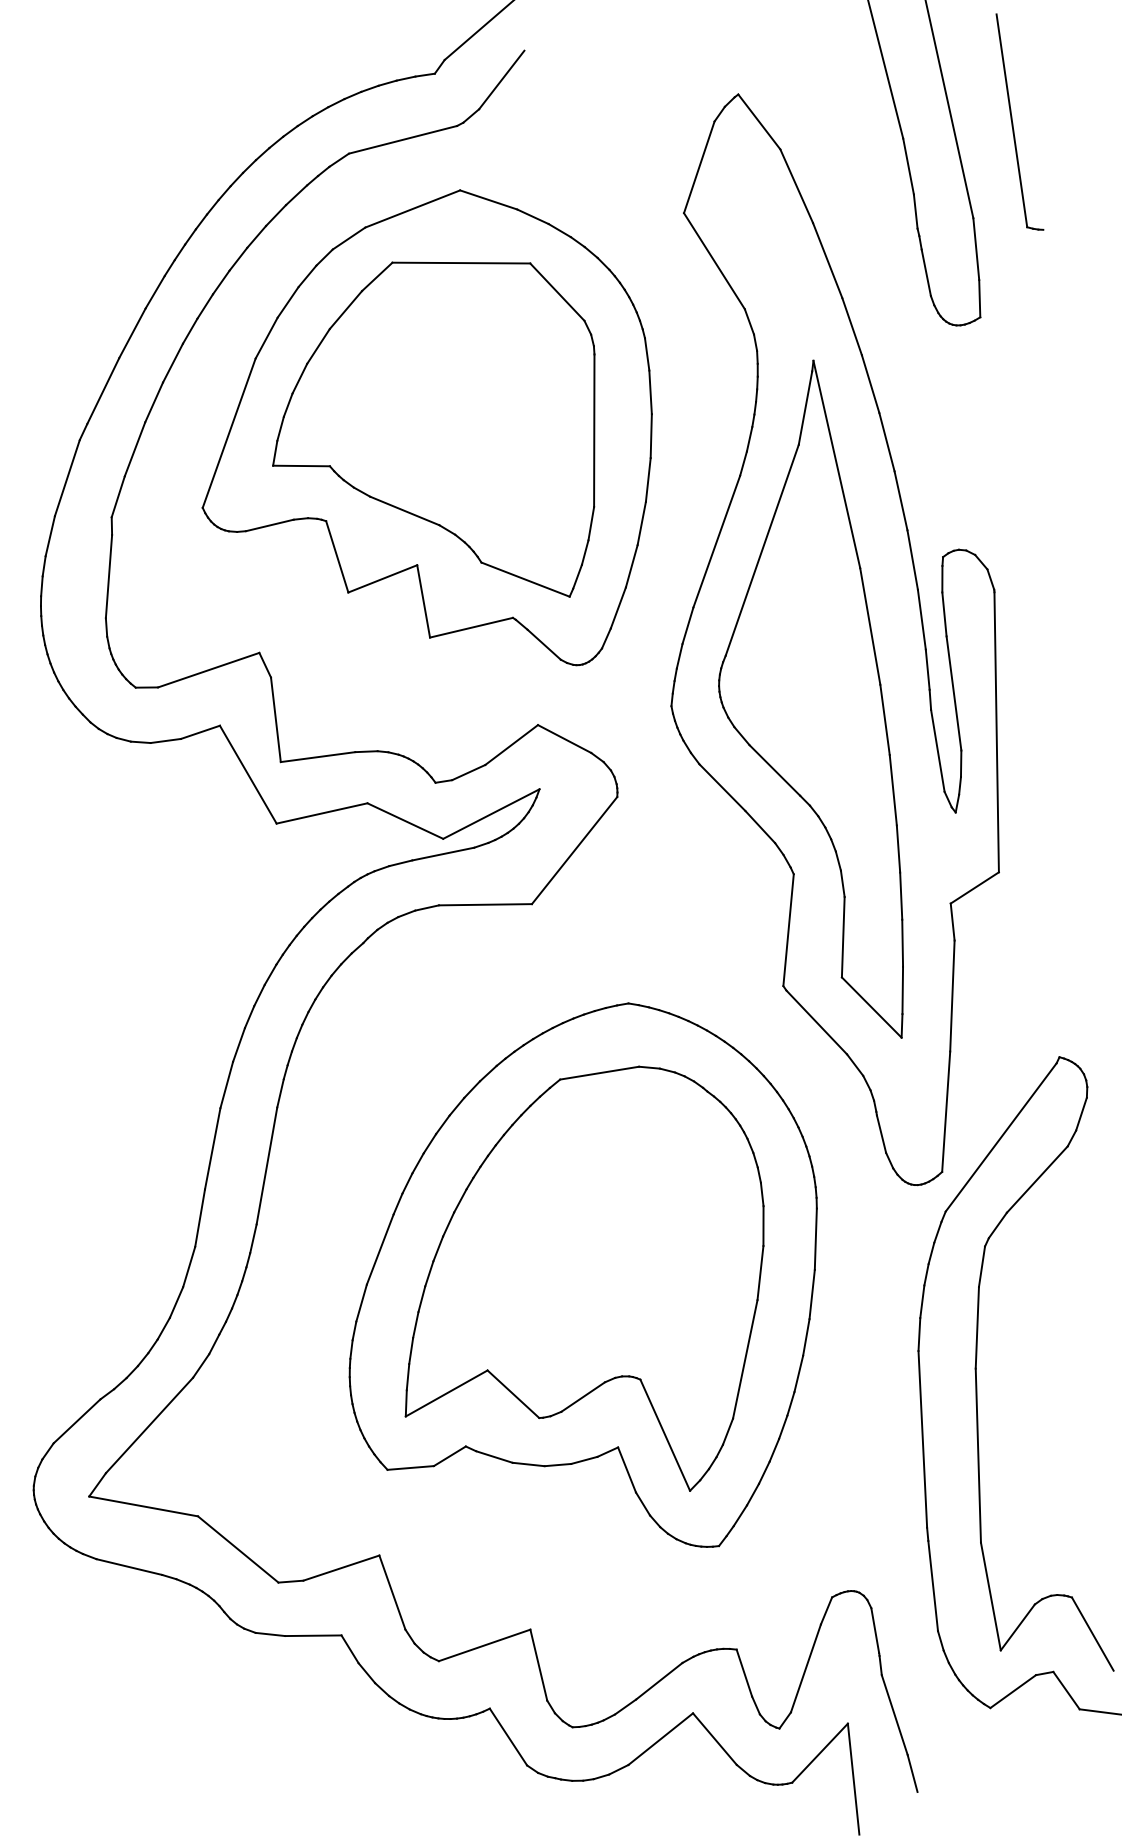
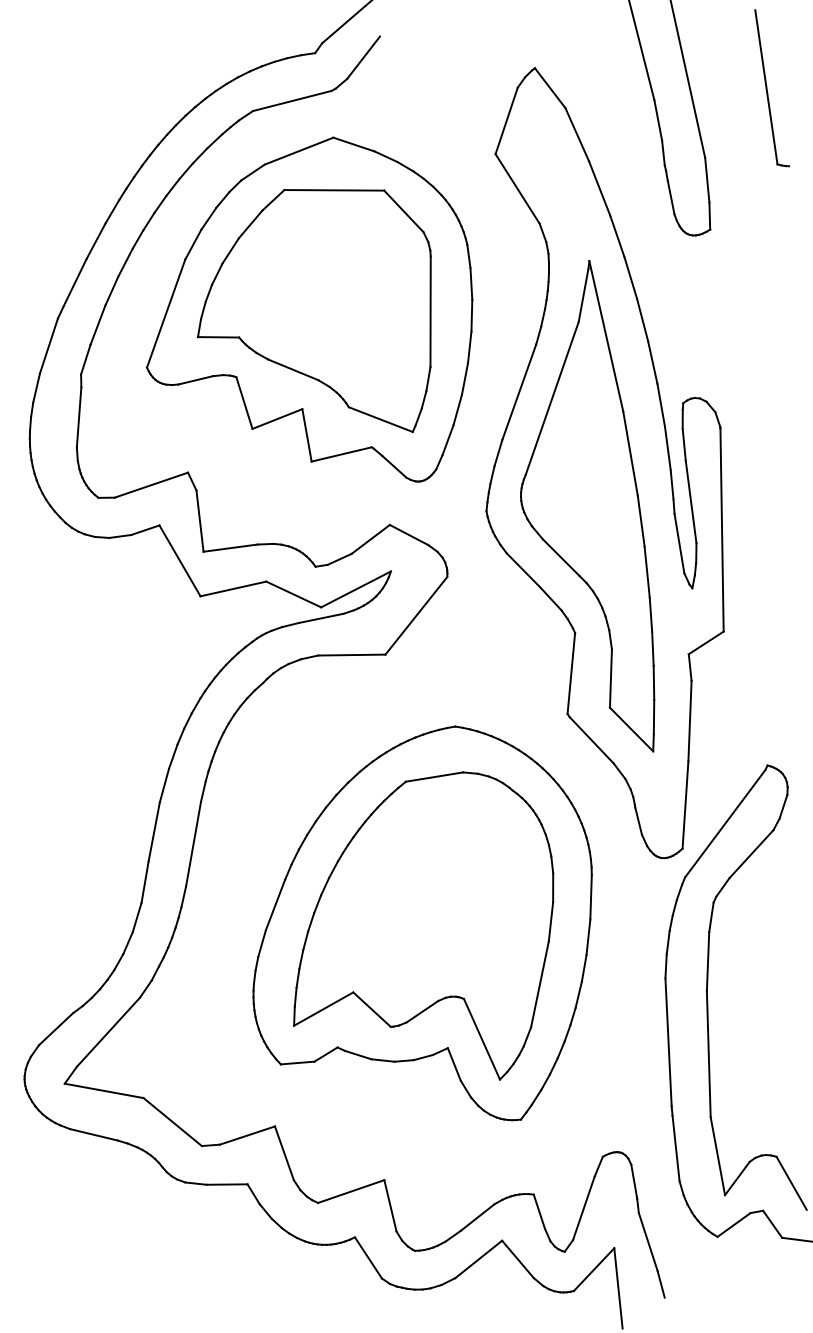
part: (1013, 122) -> (767, 88), moved

